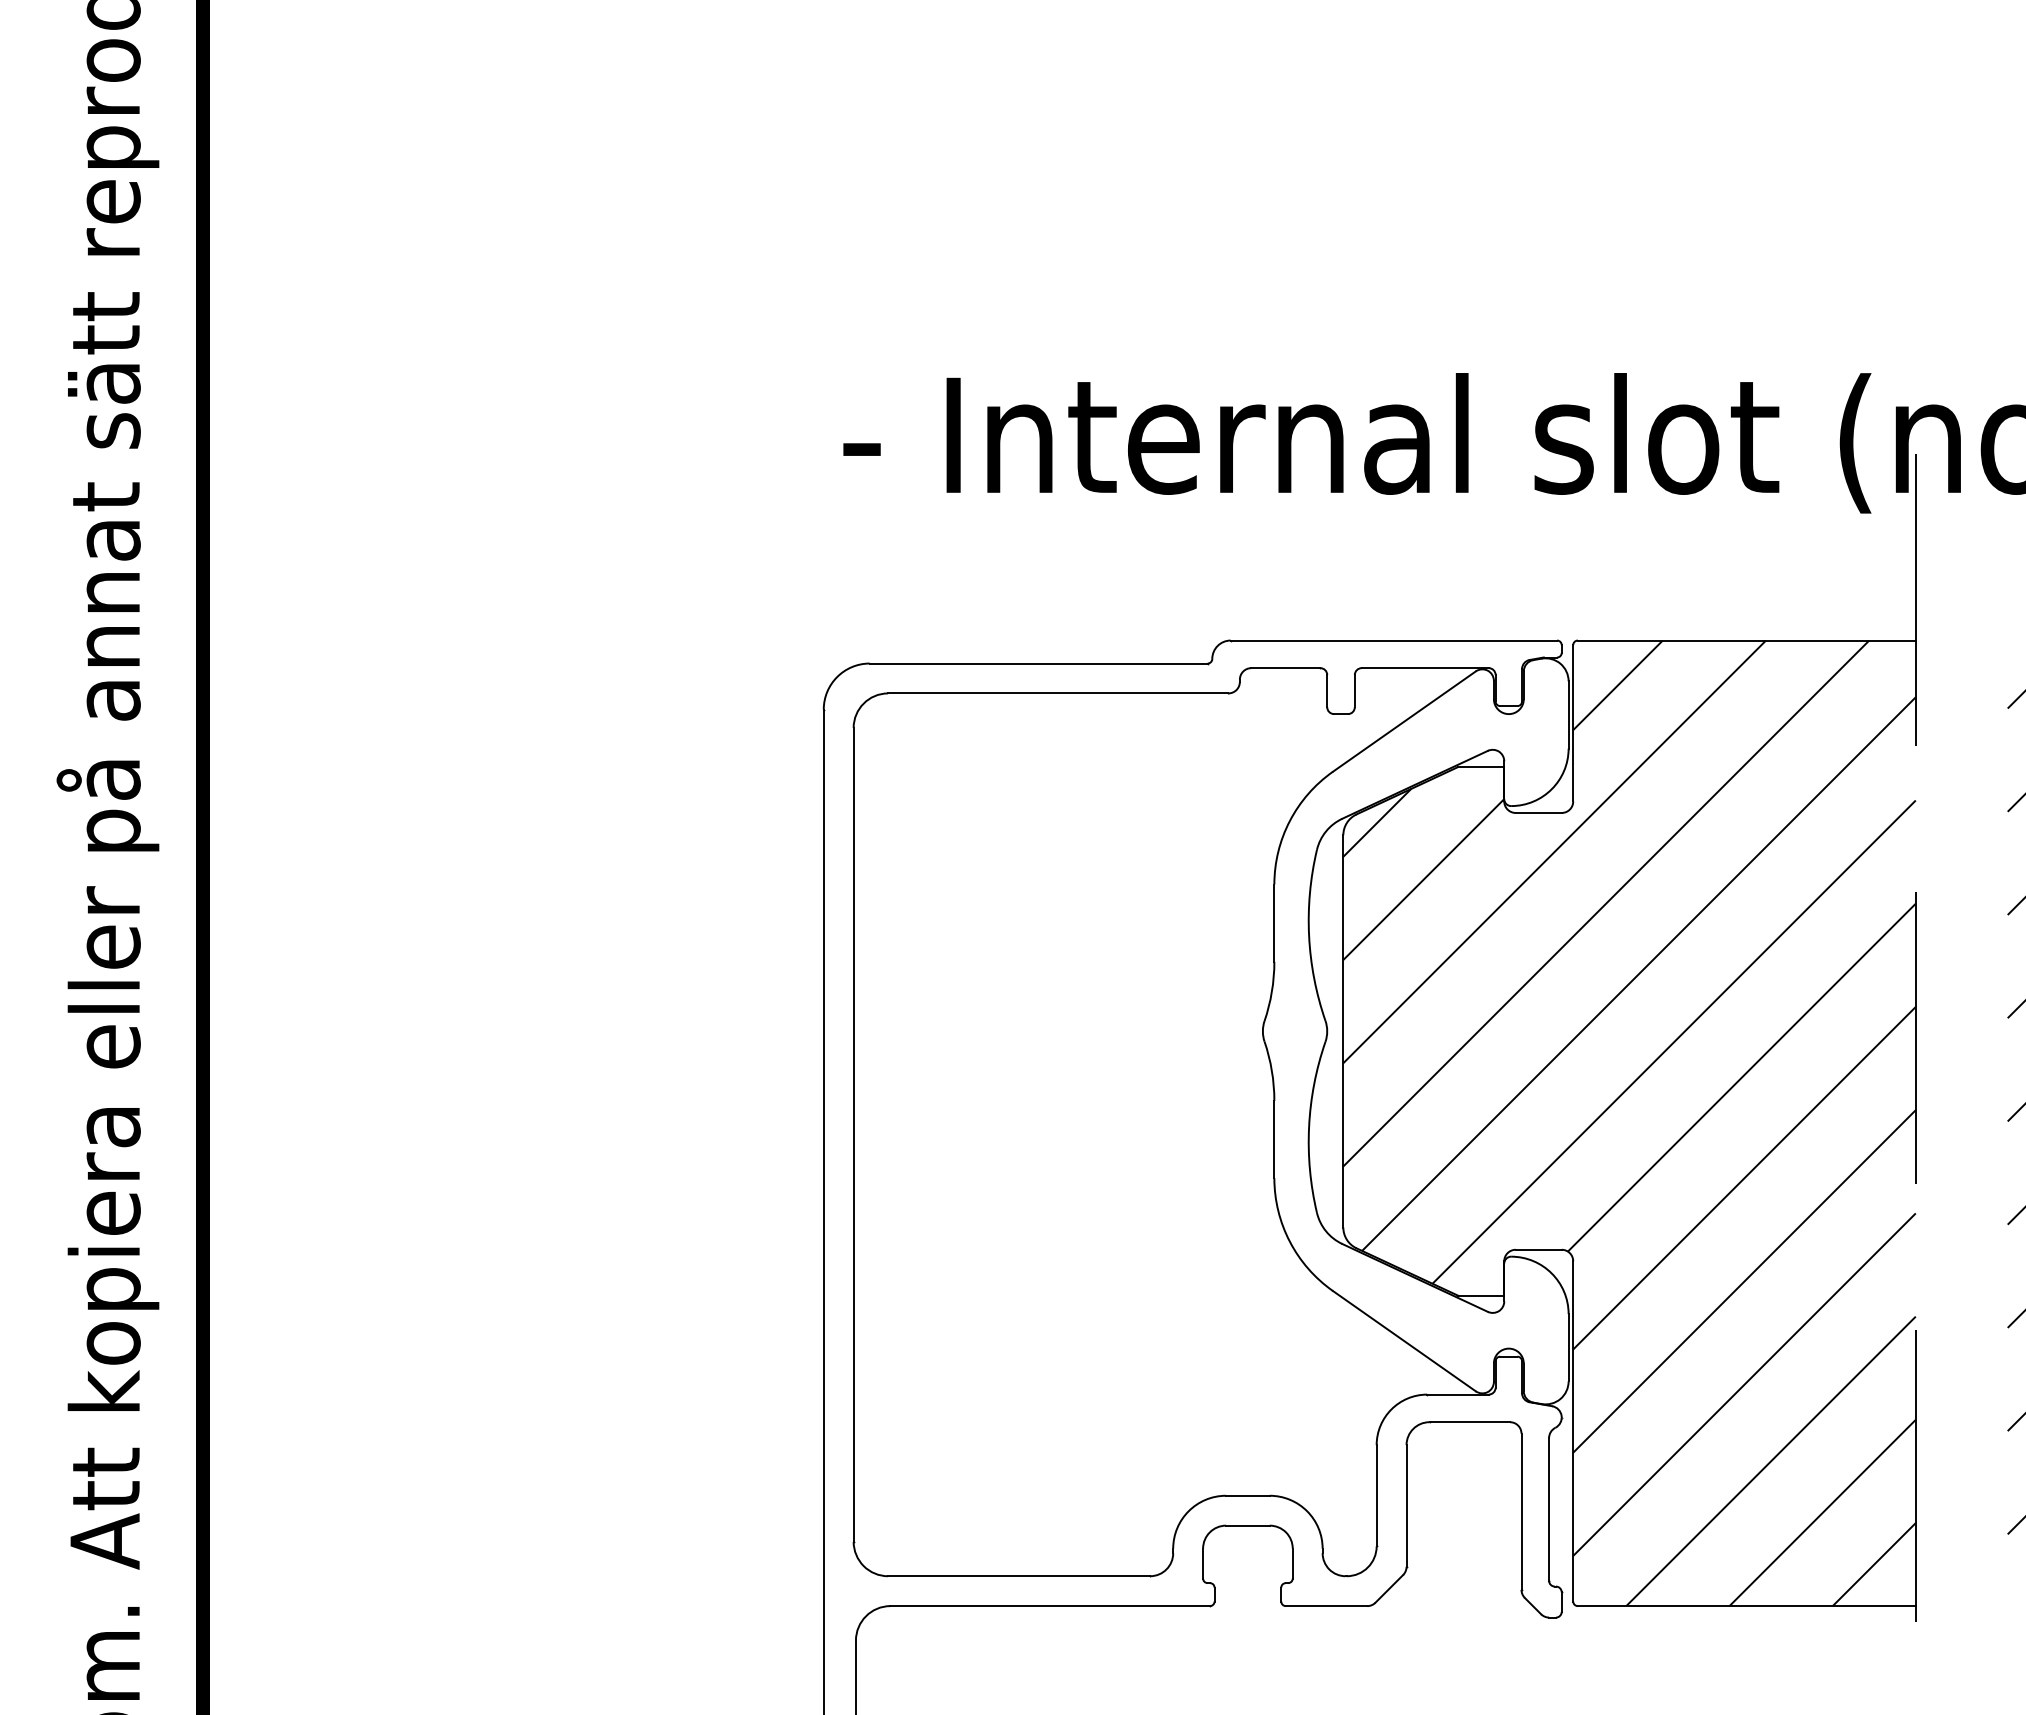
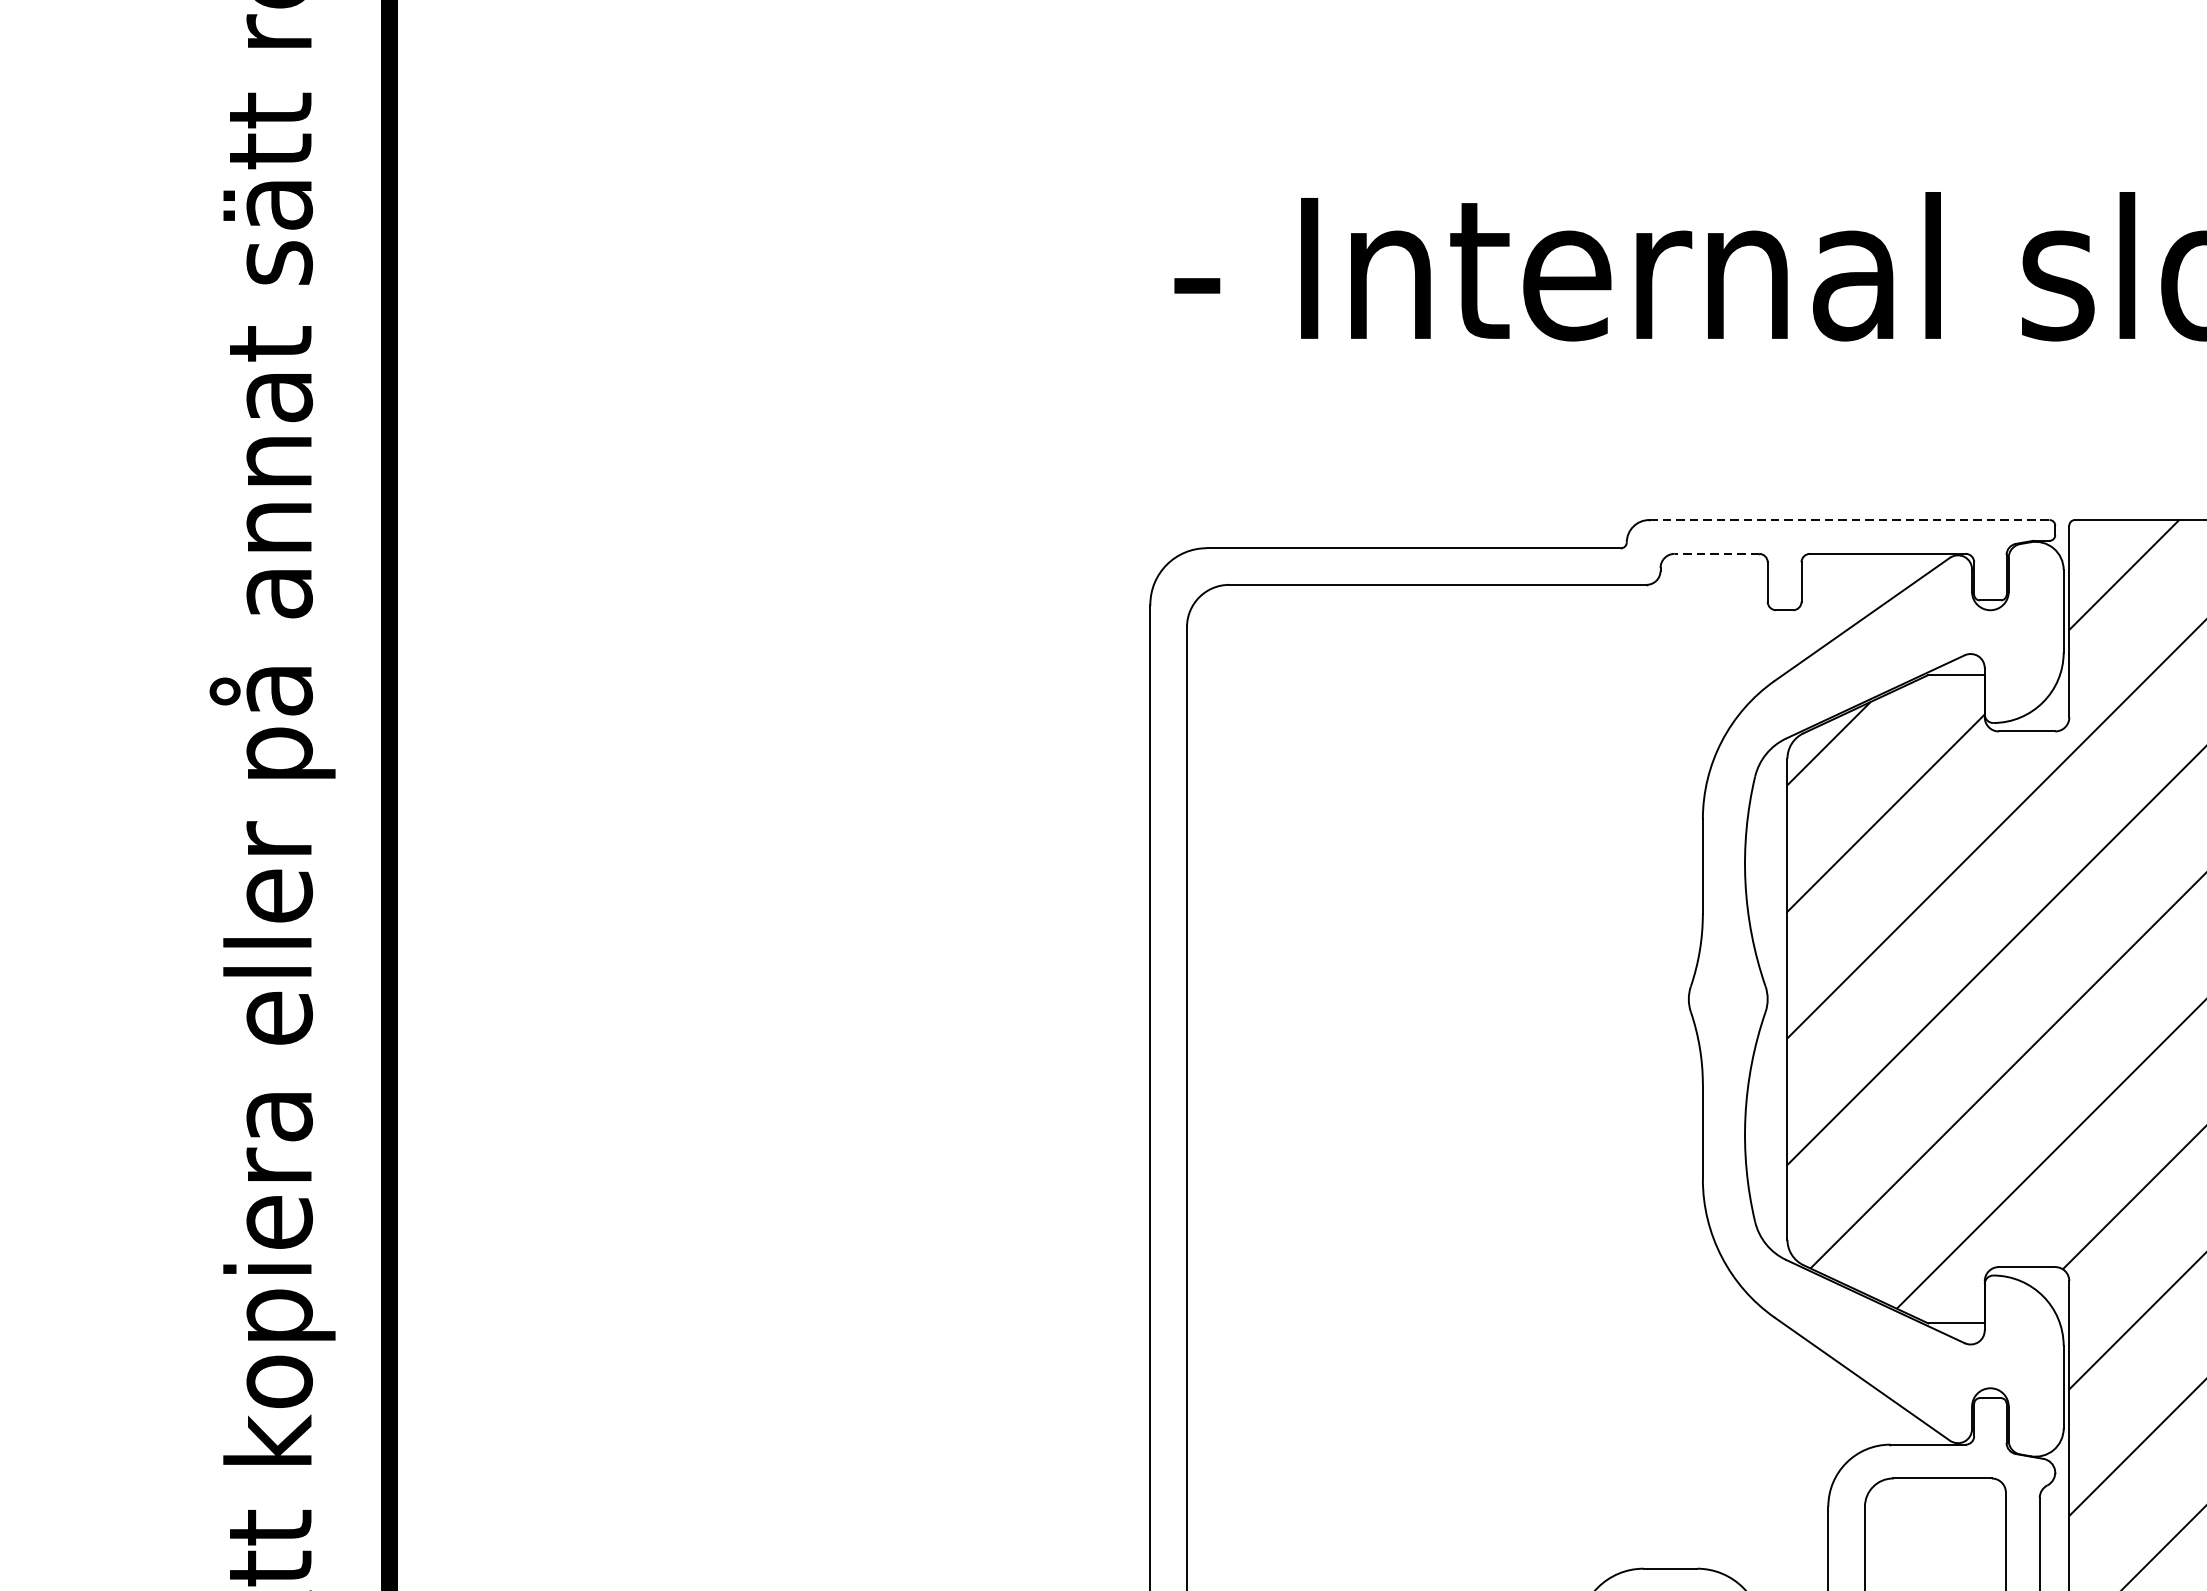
line: (1394, 640) -> (1850, 519), solid -> dashed
line: (1285, 668) -> (1716, 554), solid -> dashed

